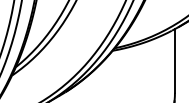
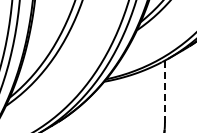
line: (174, 60) -> (164, 91), solid -> dashed

